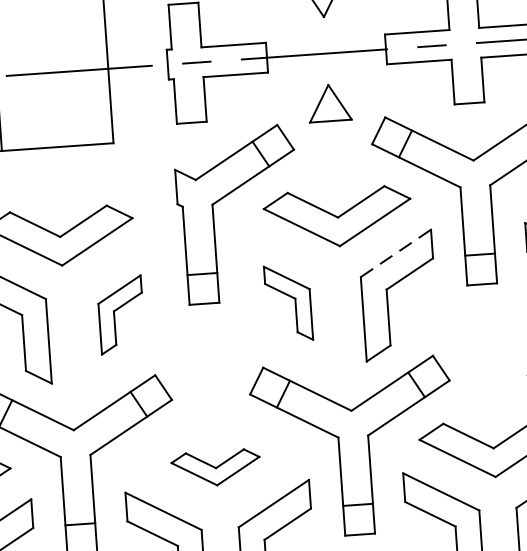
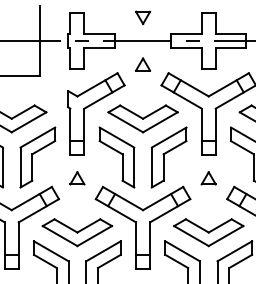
part: (330, 102) -> (143, 64), size x0.71
line: (396, 253) -> (169, 137), dashed -> solid
part: (287, 303) -> (116, 157), size x1.67
part: (120, 315) -> (37, 157), size x1.67
part: (485, 334) -> (208, 178), added
part: (208, 353) -> (77, 178), added
part: (216, 467) -> (77, 232), size x1.67

